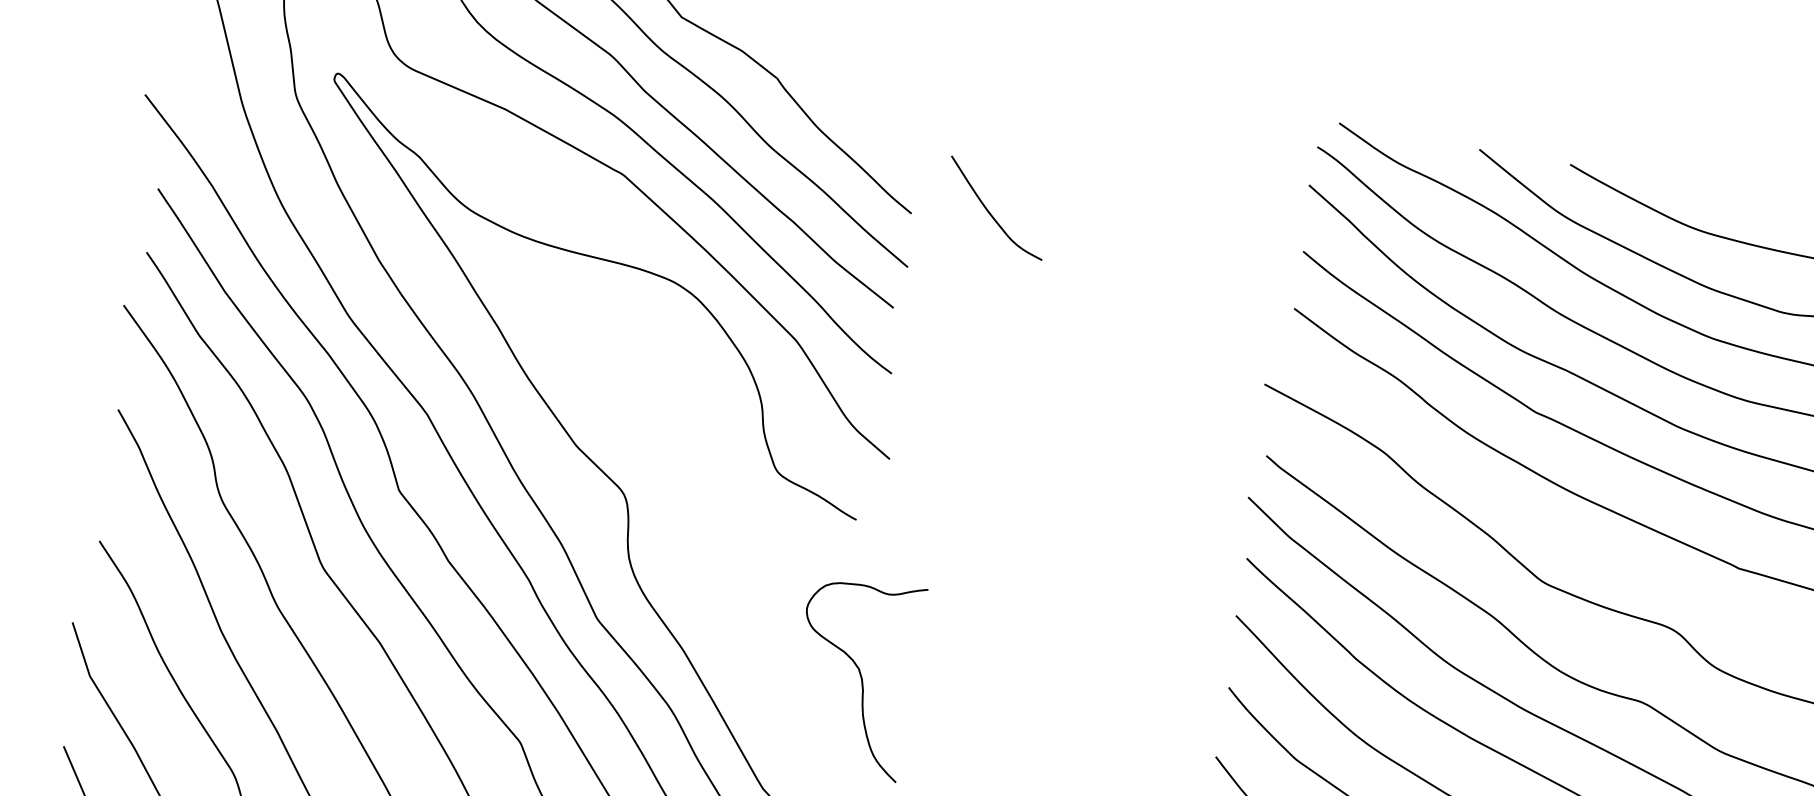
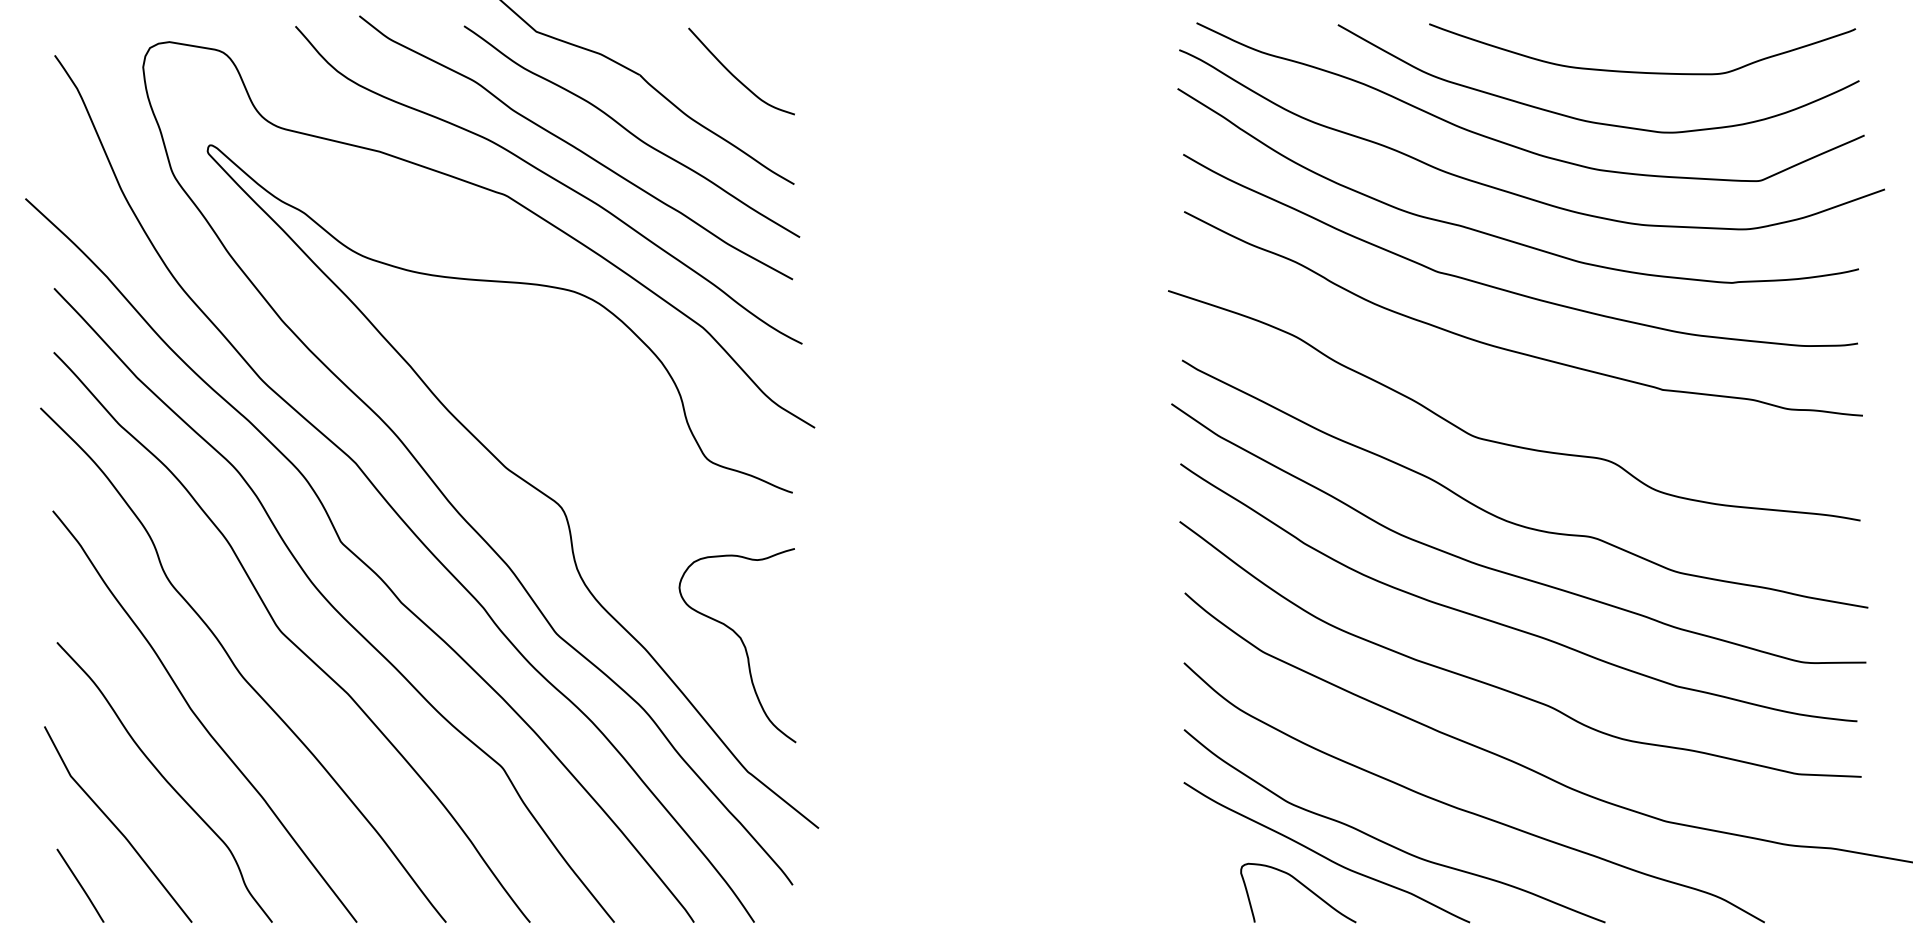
curve: (989, 212) -> (735, 76), moved
curve: (859, 673) -> (741, 642), moved

